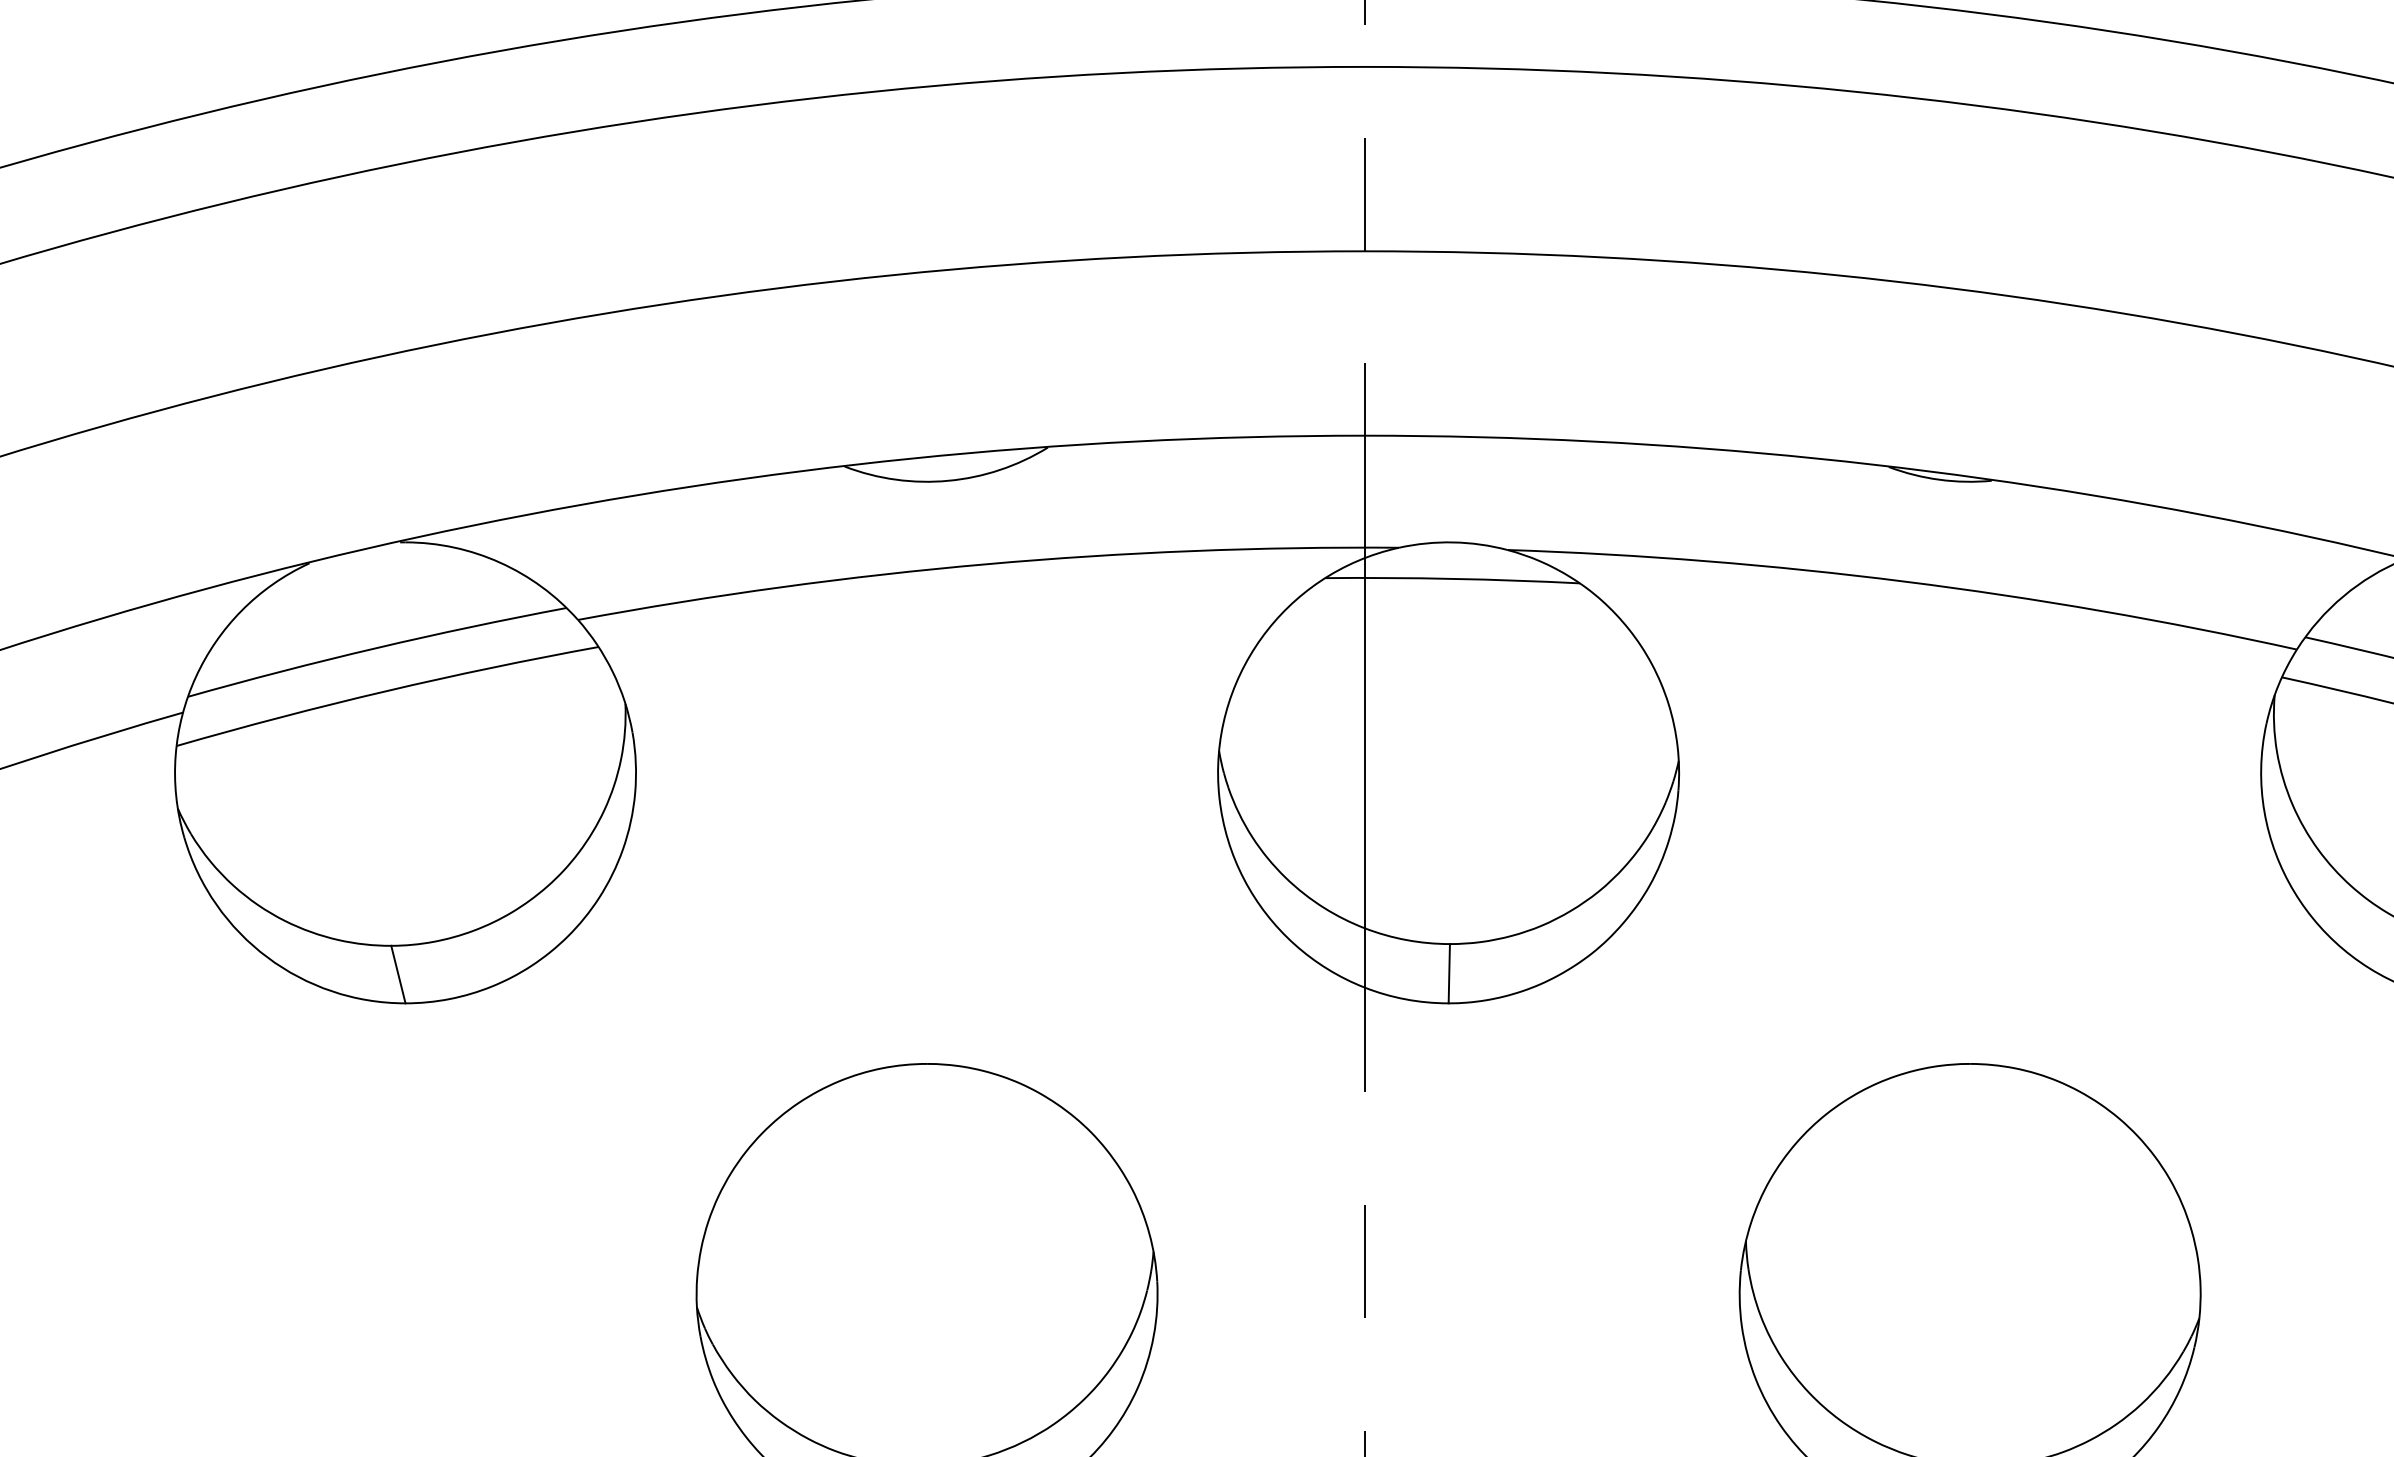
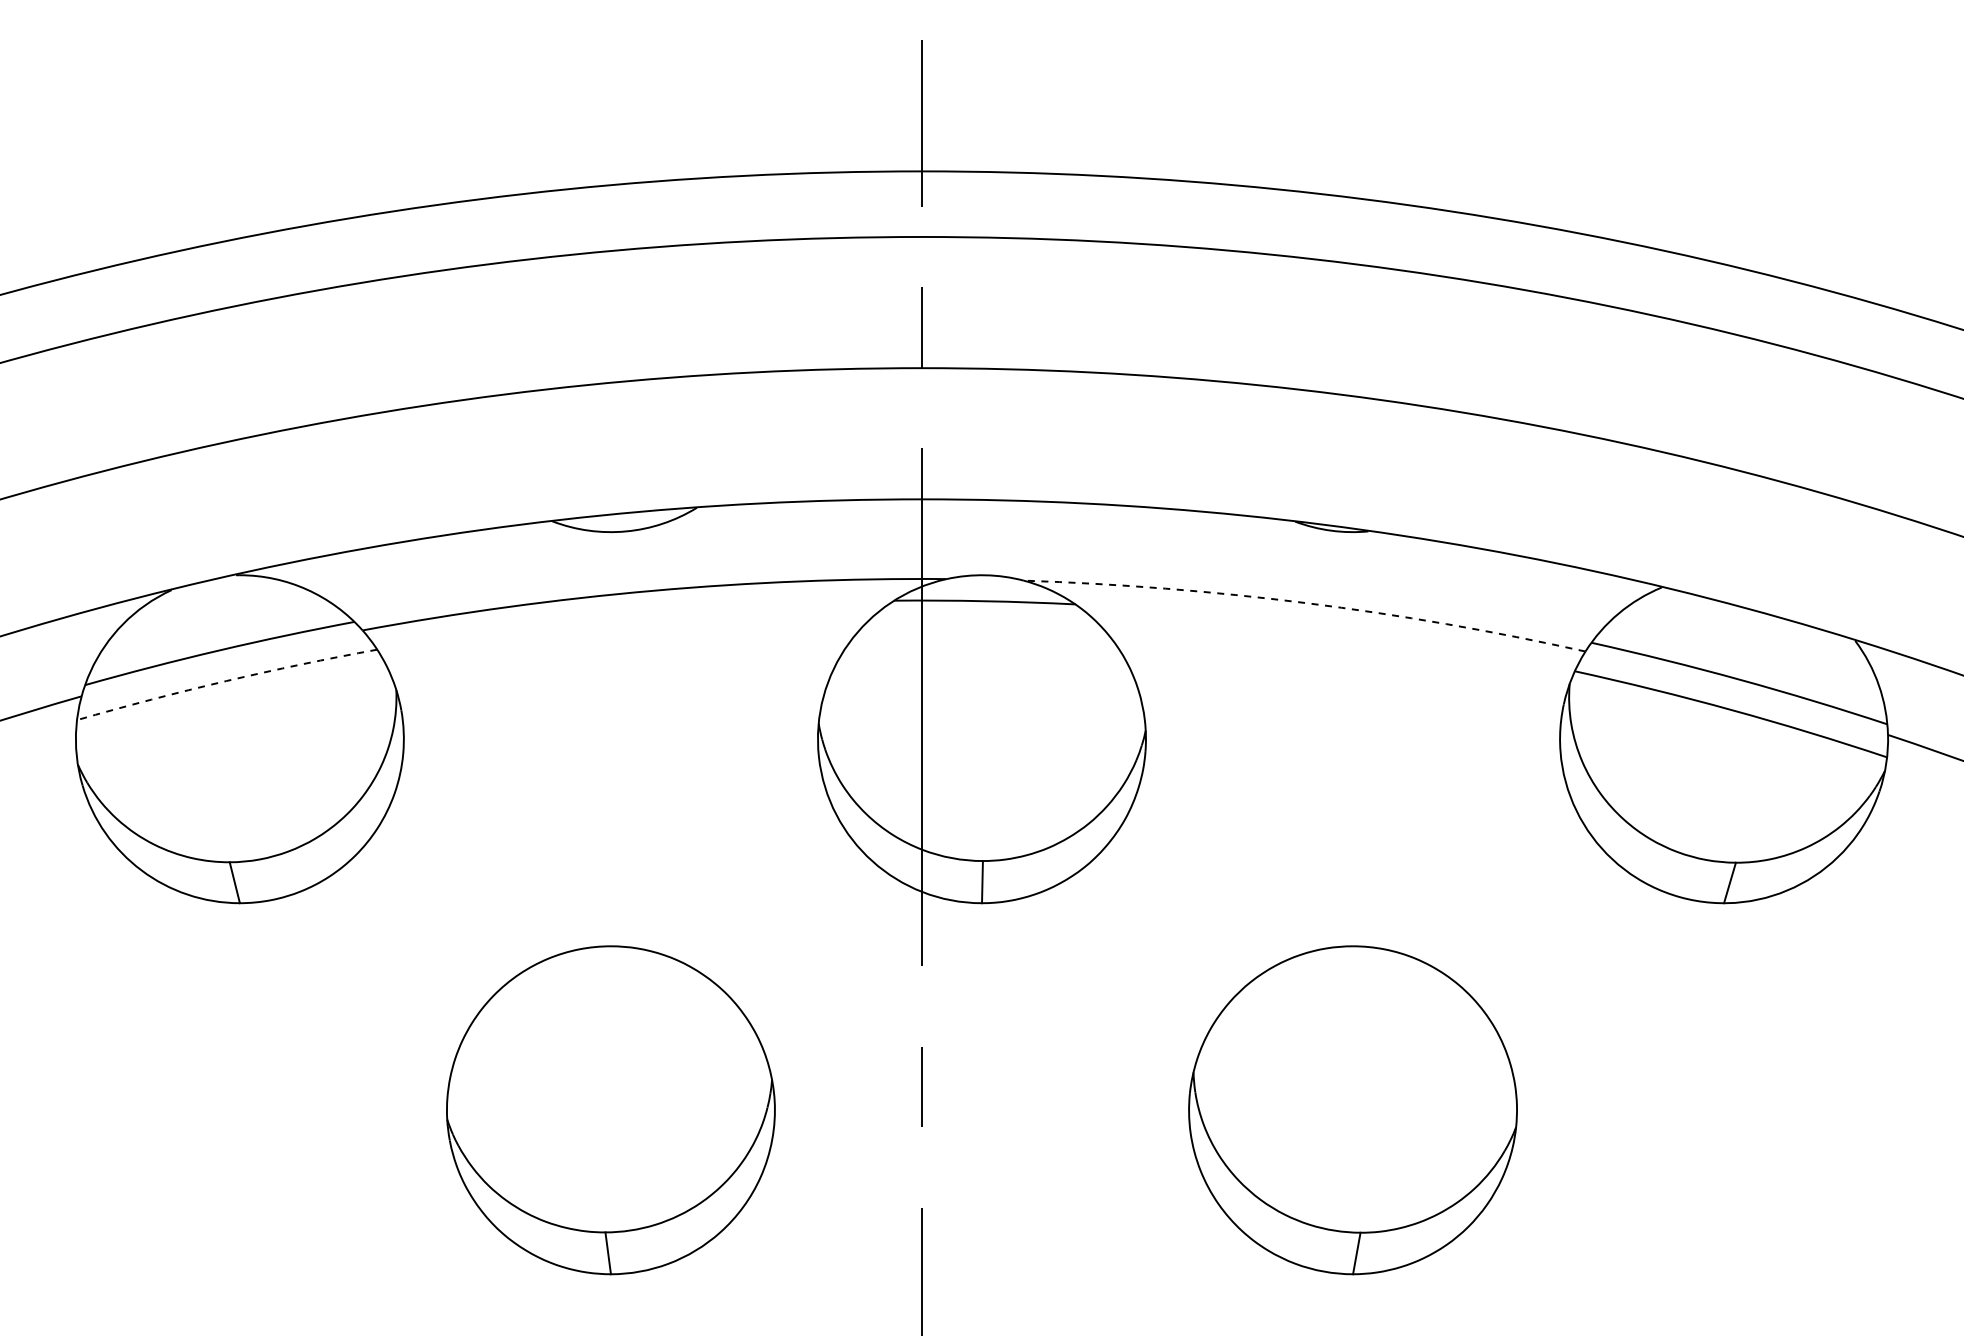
arc: (1904, 582) -> (1306, 603), solid -> dashed
arc: (386, 691) -> (226, 681), solid -> dashed

